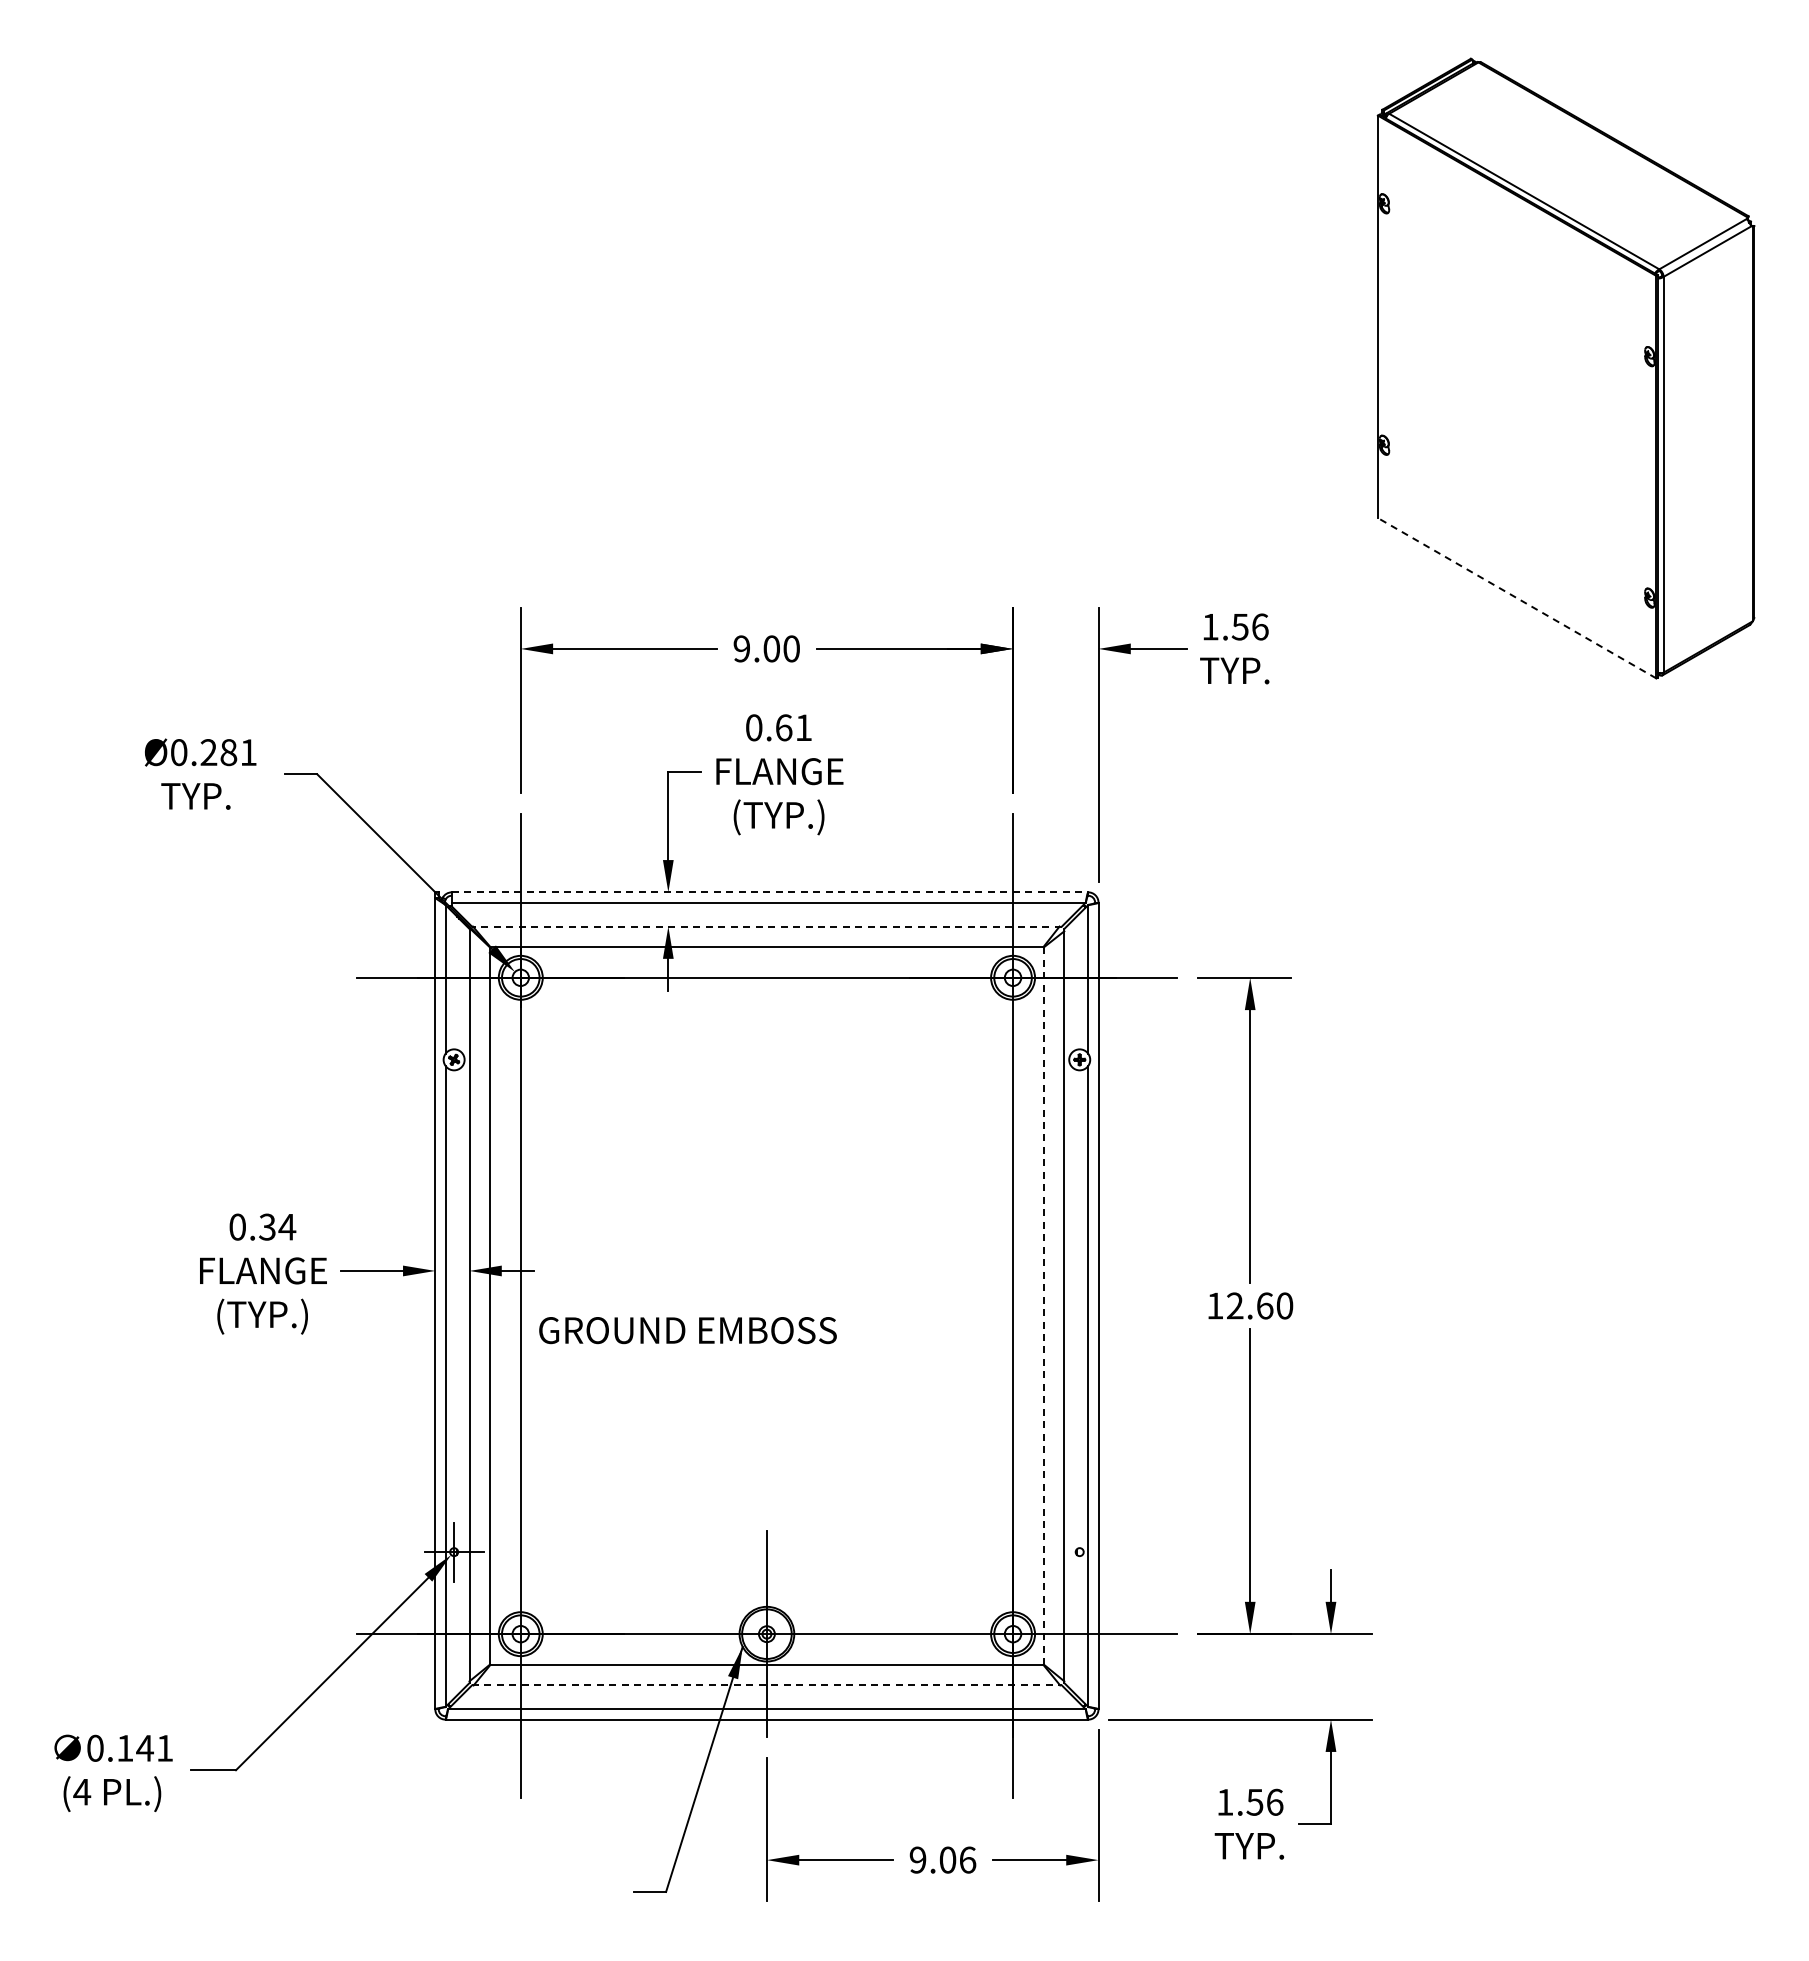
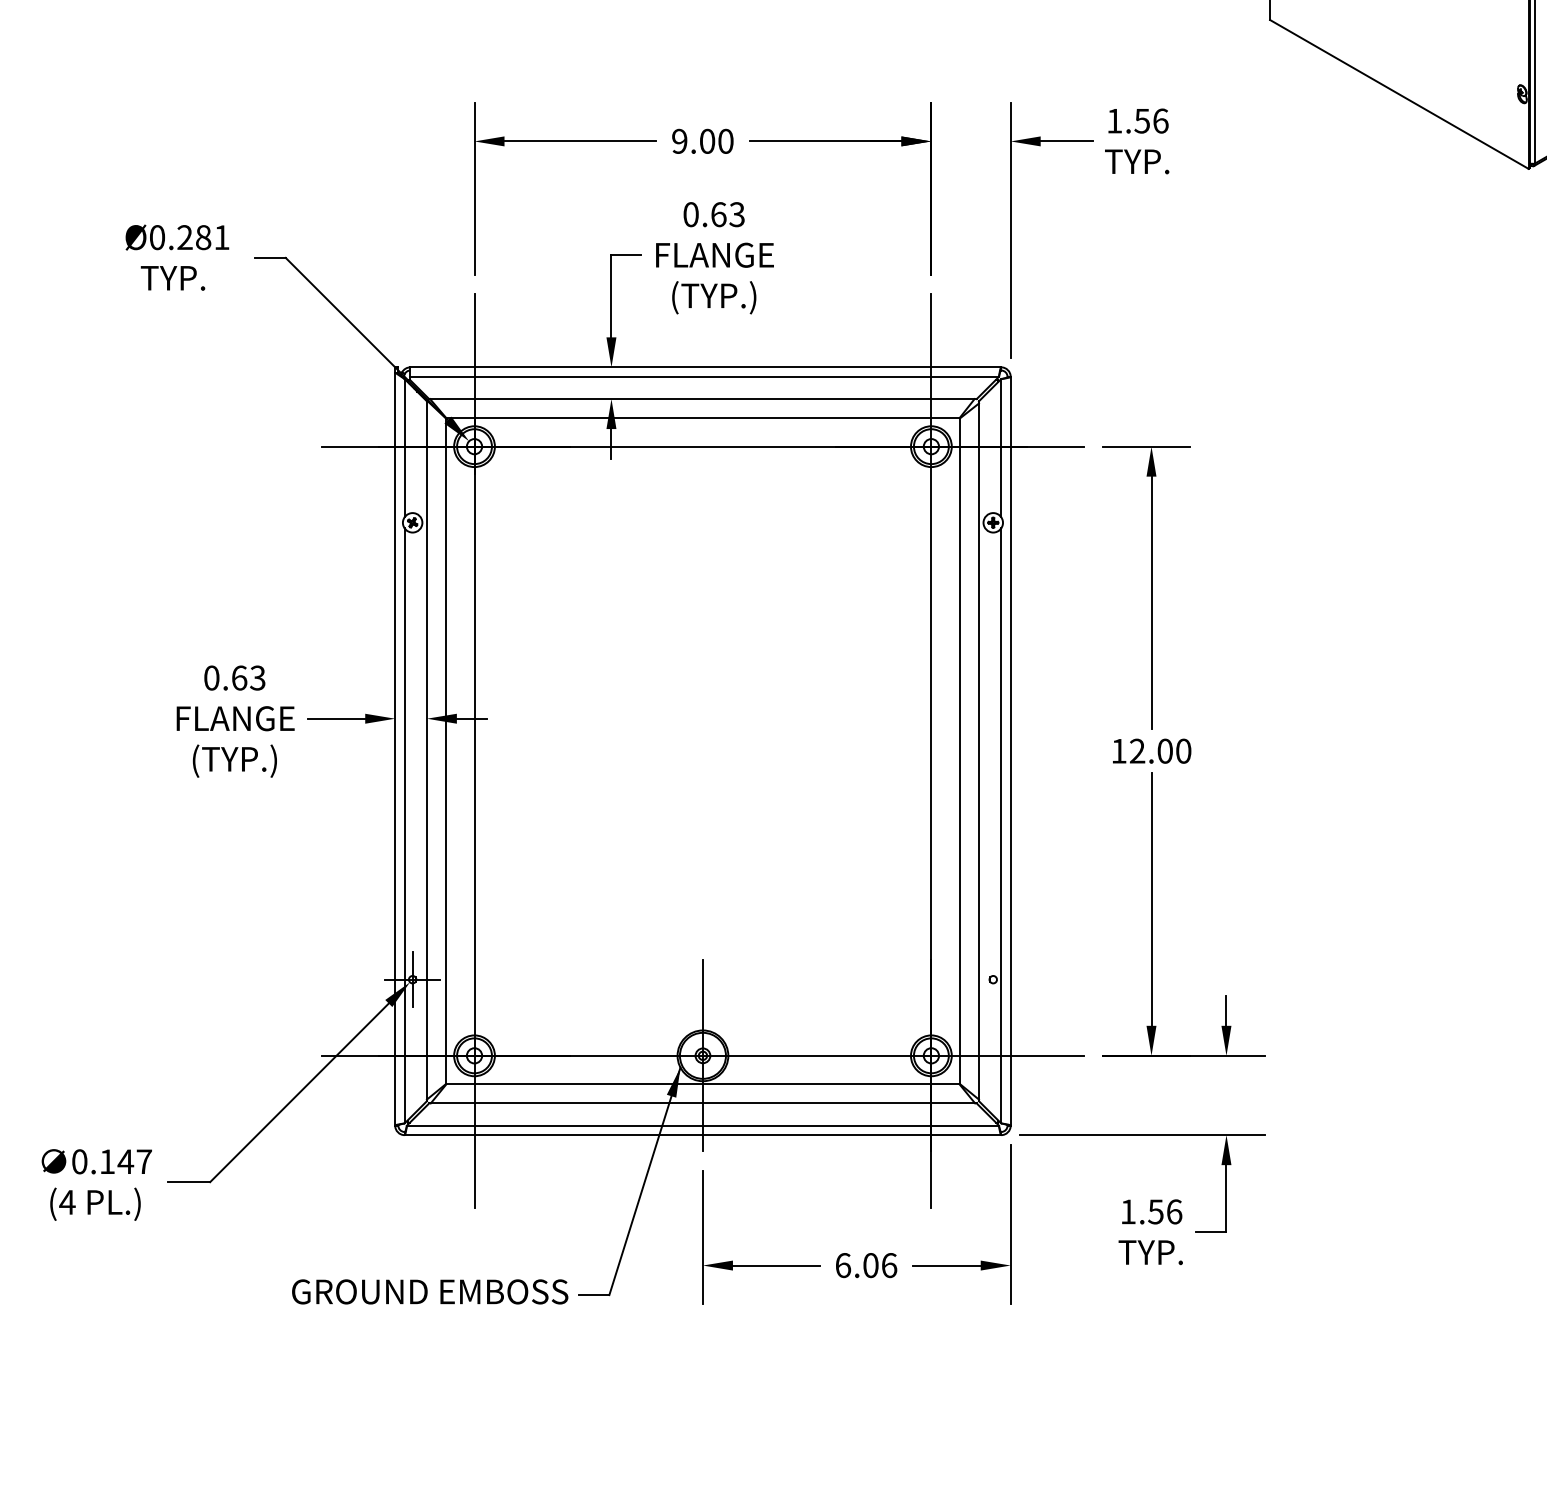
line: (1517, 598) -> (1399, 94), dashed -> solid
text: (803, 727) -> (736, 214), 0.61 -> 0.63
line: (770, 892) -> (706, 367), dashed -> solid
line: (766, 926) -> (702, 399), dashed -> solid
text: (277, 1226) -> (248, 677), 0.34 -> 0.63
text: (1265, 1305) -> (1165, 750), 12.60 -> 12.00
line: (1043, 1306) -> (959, 751), dashed -> solid
text: (687, 1330) -> (429, 1291), moved
line: (766, 1685) -> (702, 1103), dashed -> solid
text: (165, 1748) -> (144, 1161), 0.141 -> 0.147
text: (917, 1859) -> (842, 1264), 9.06 -> 6.06

